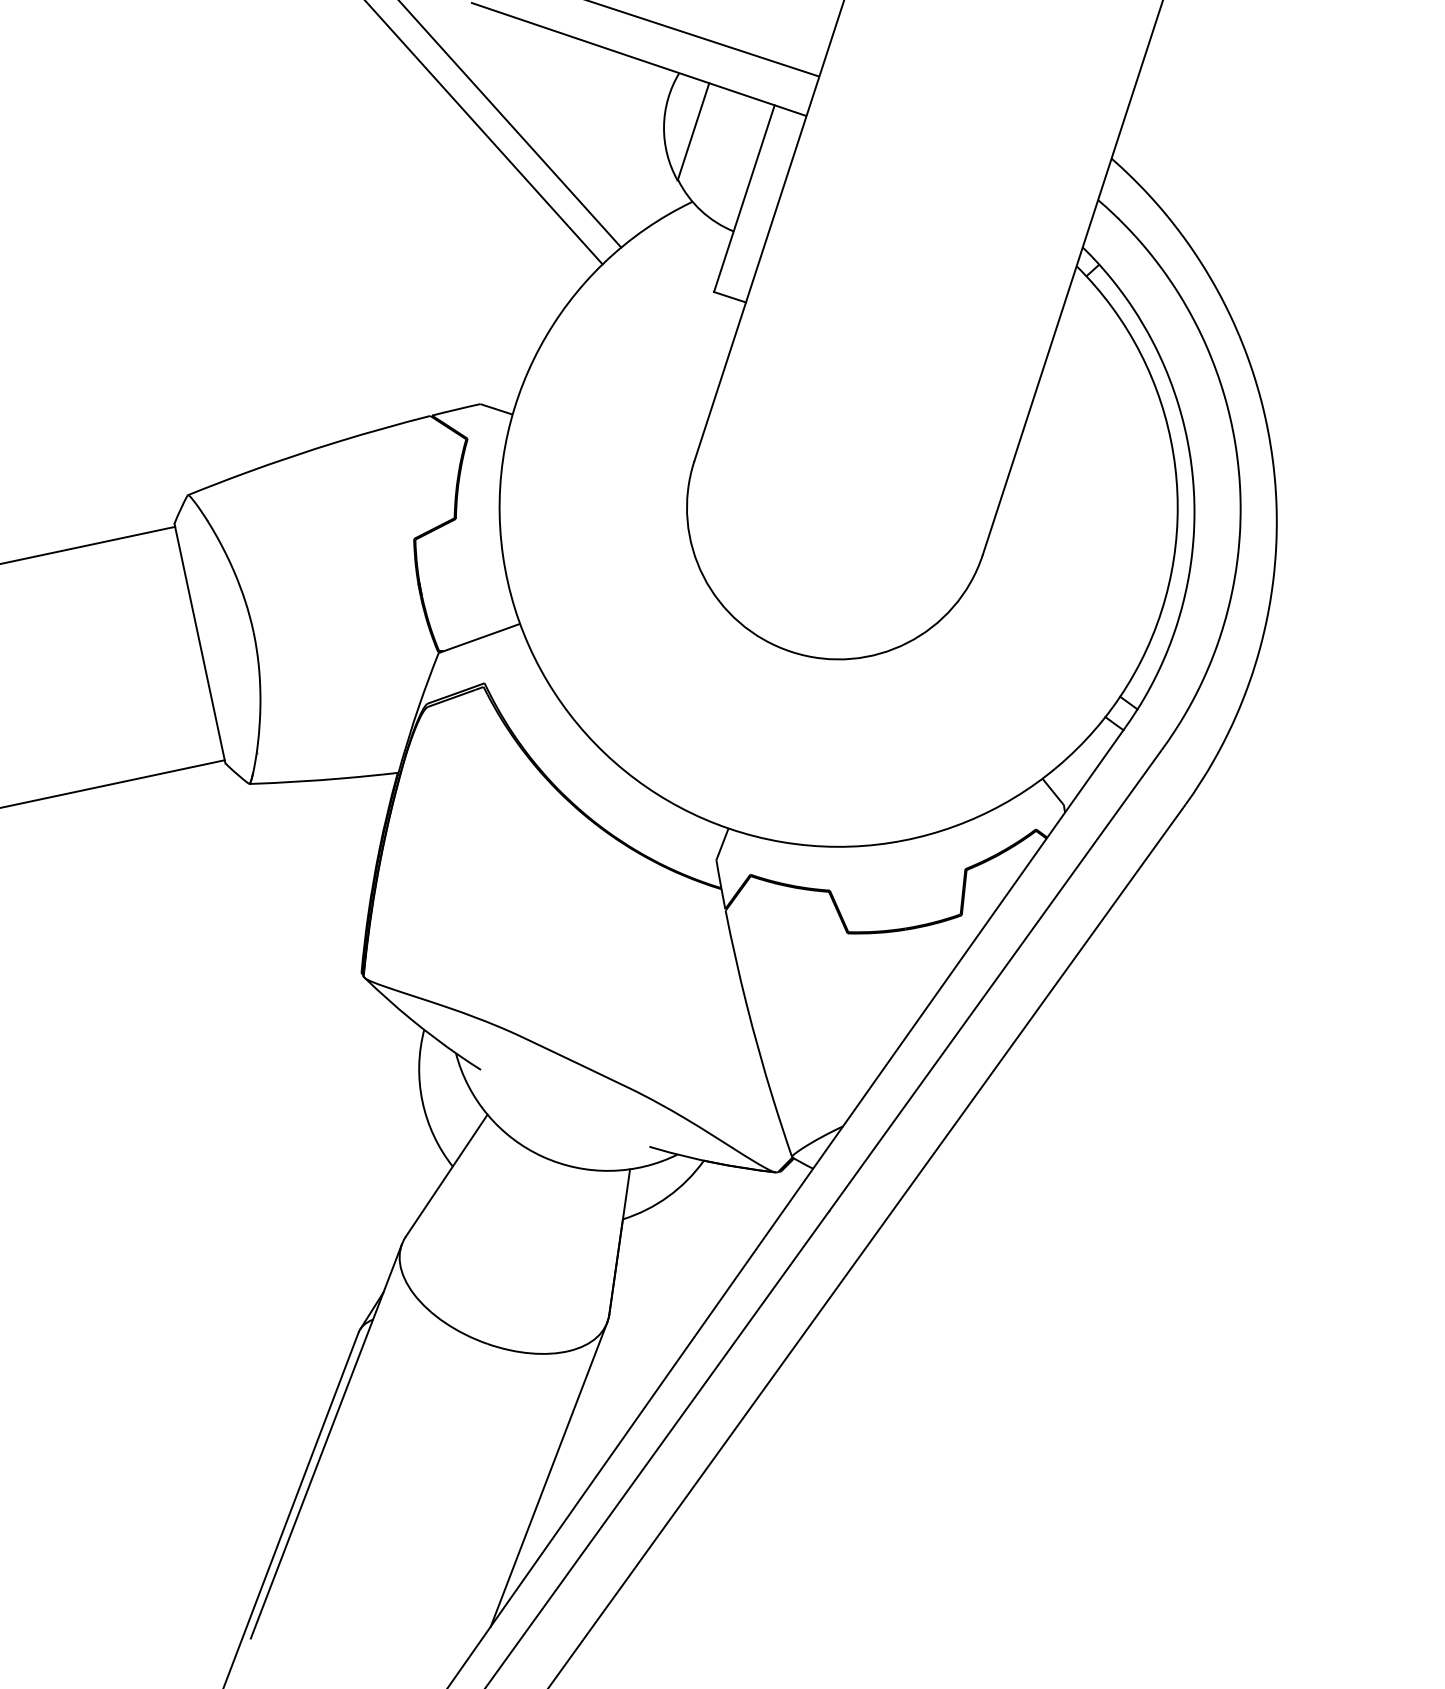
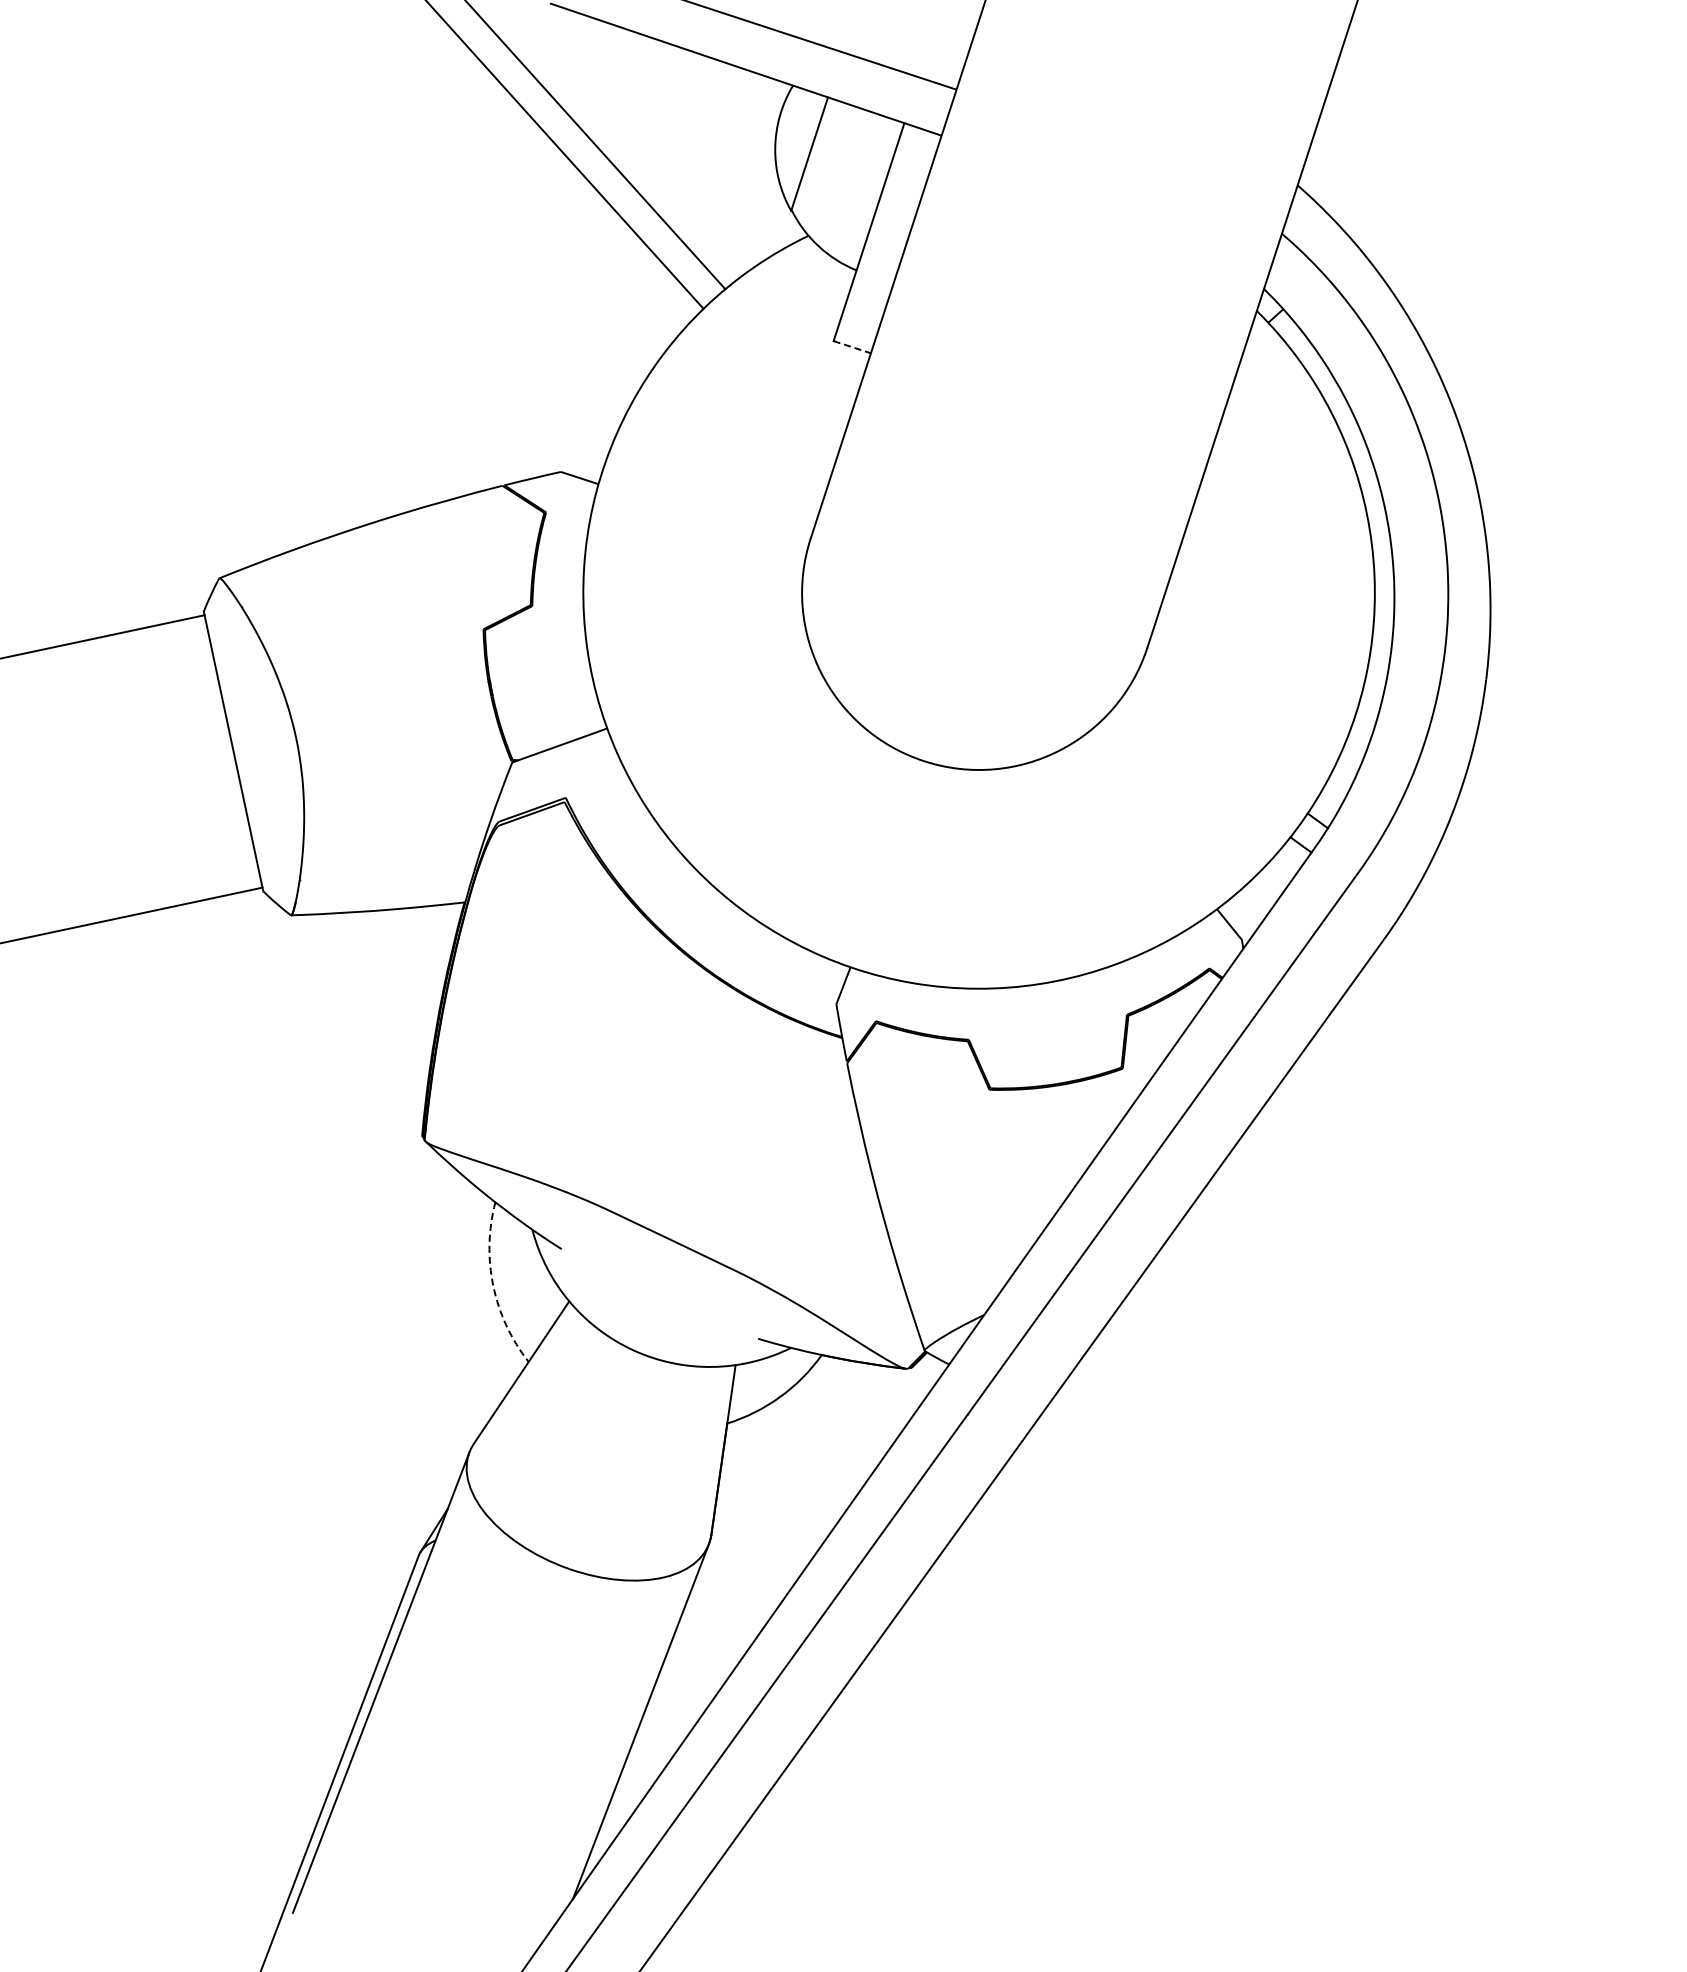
line: (730, 297) -> (852, 347), solid -> dashed
arc: (422, 1101) -> (493, 1286), solid -> dashed

